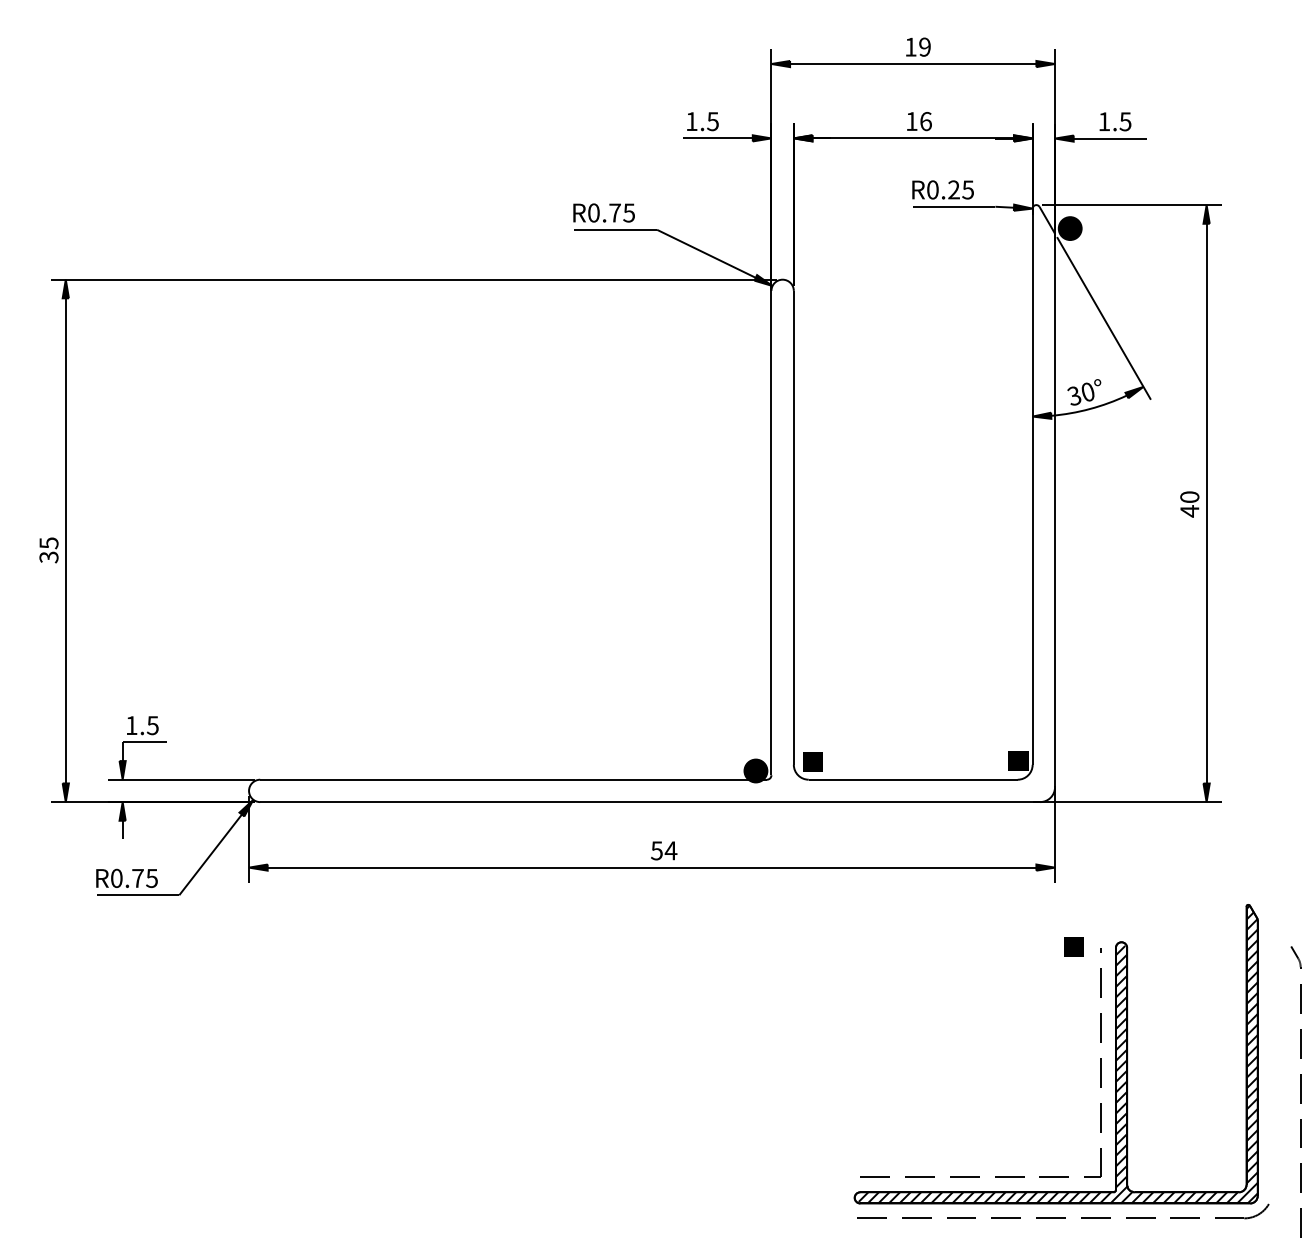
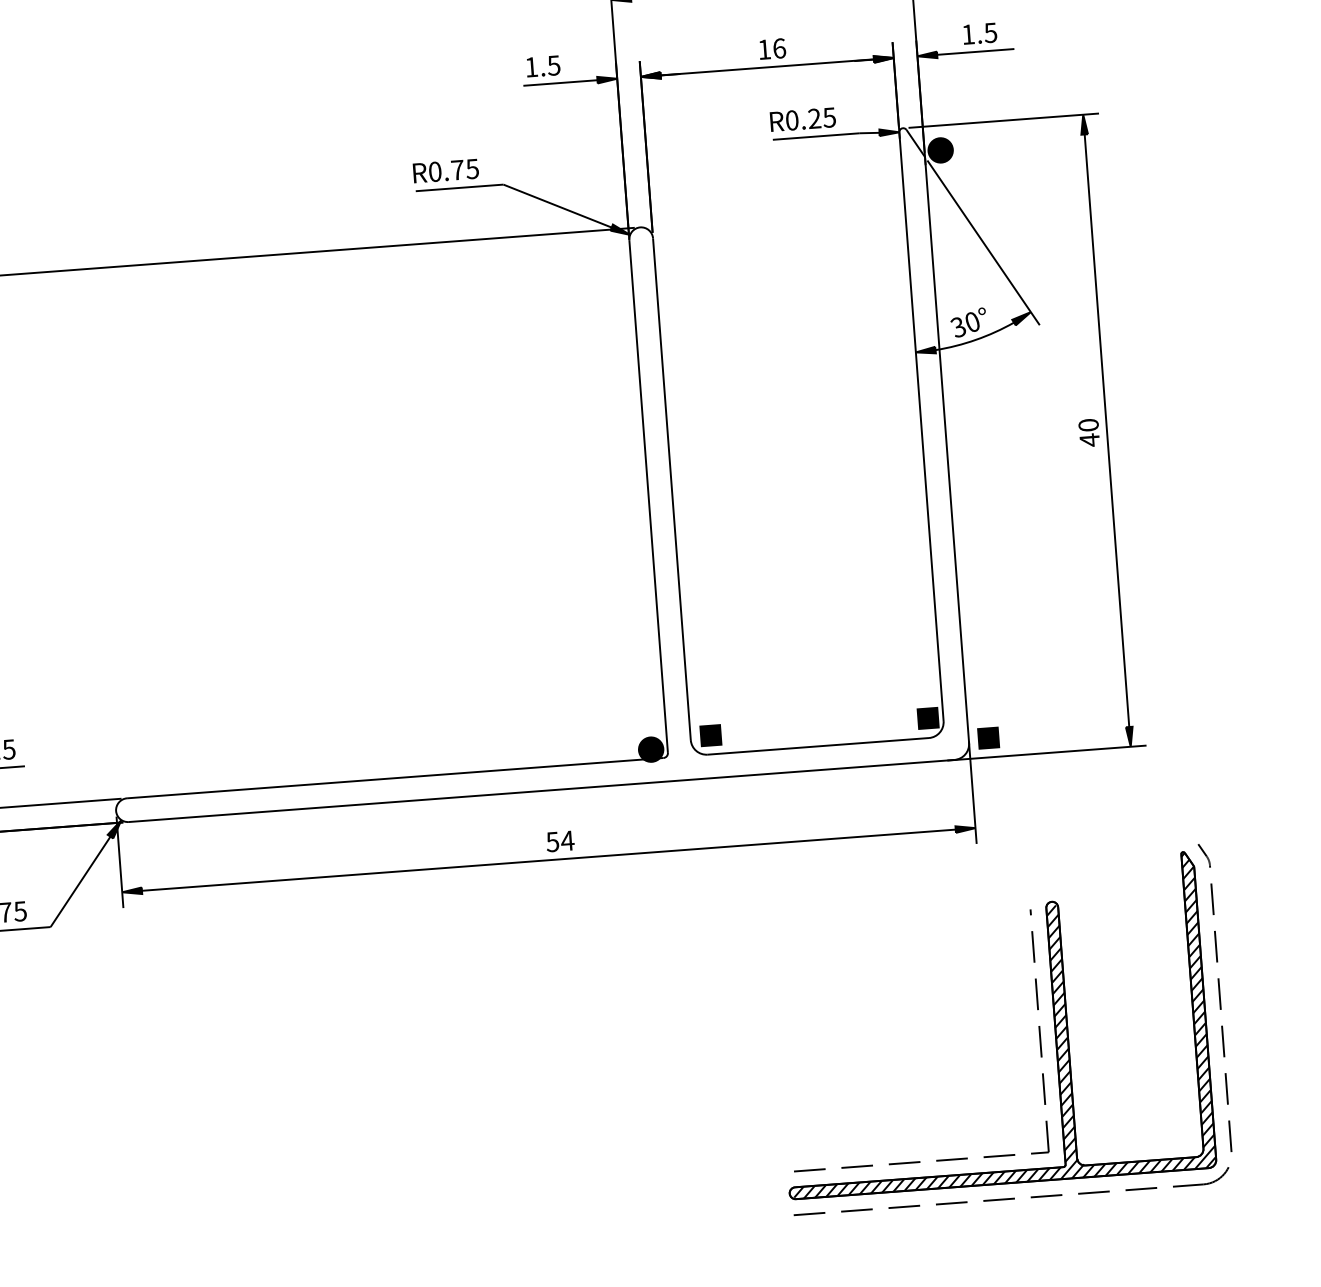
text: (1073, 946) -> (988, 737), moved
part: (1295, 1091) -> (1214, 997), moved

